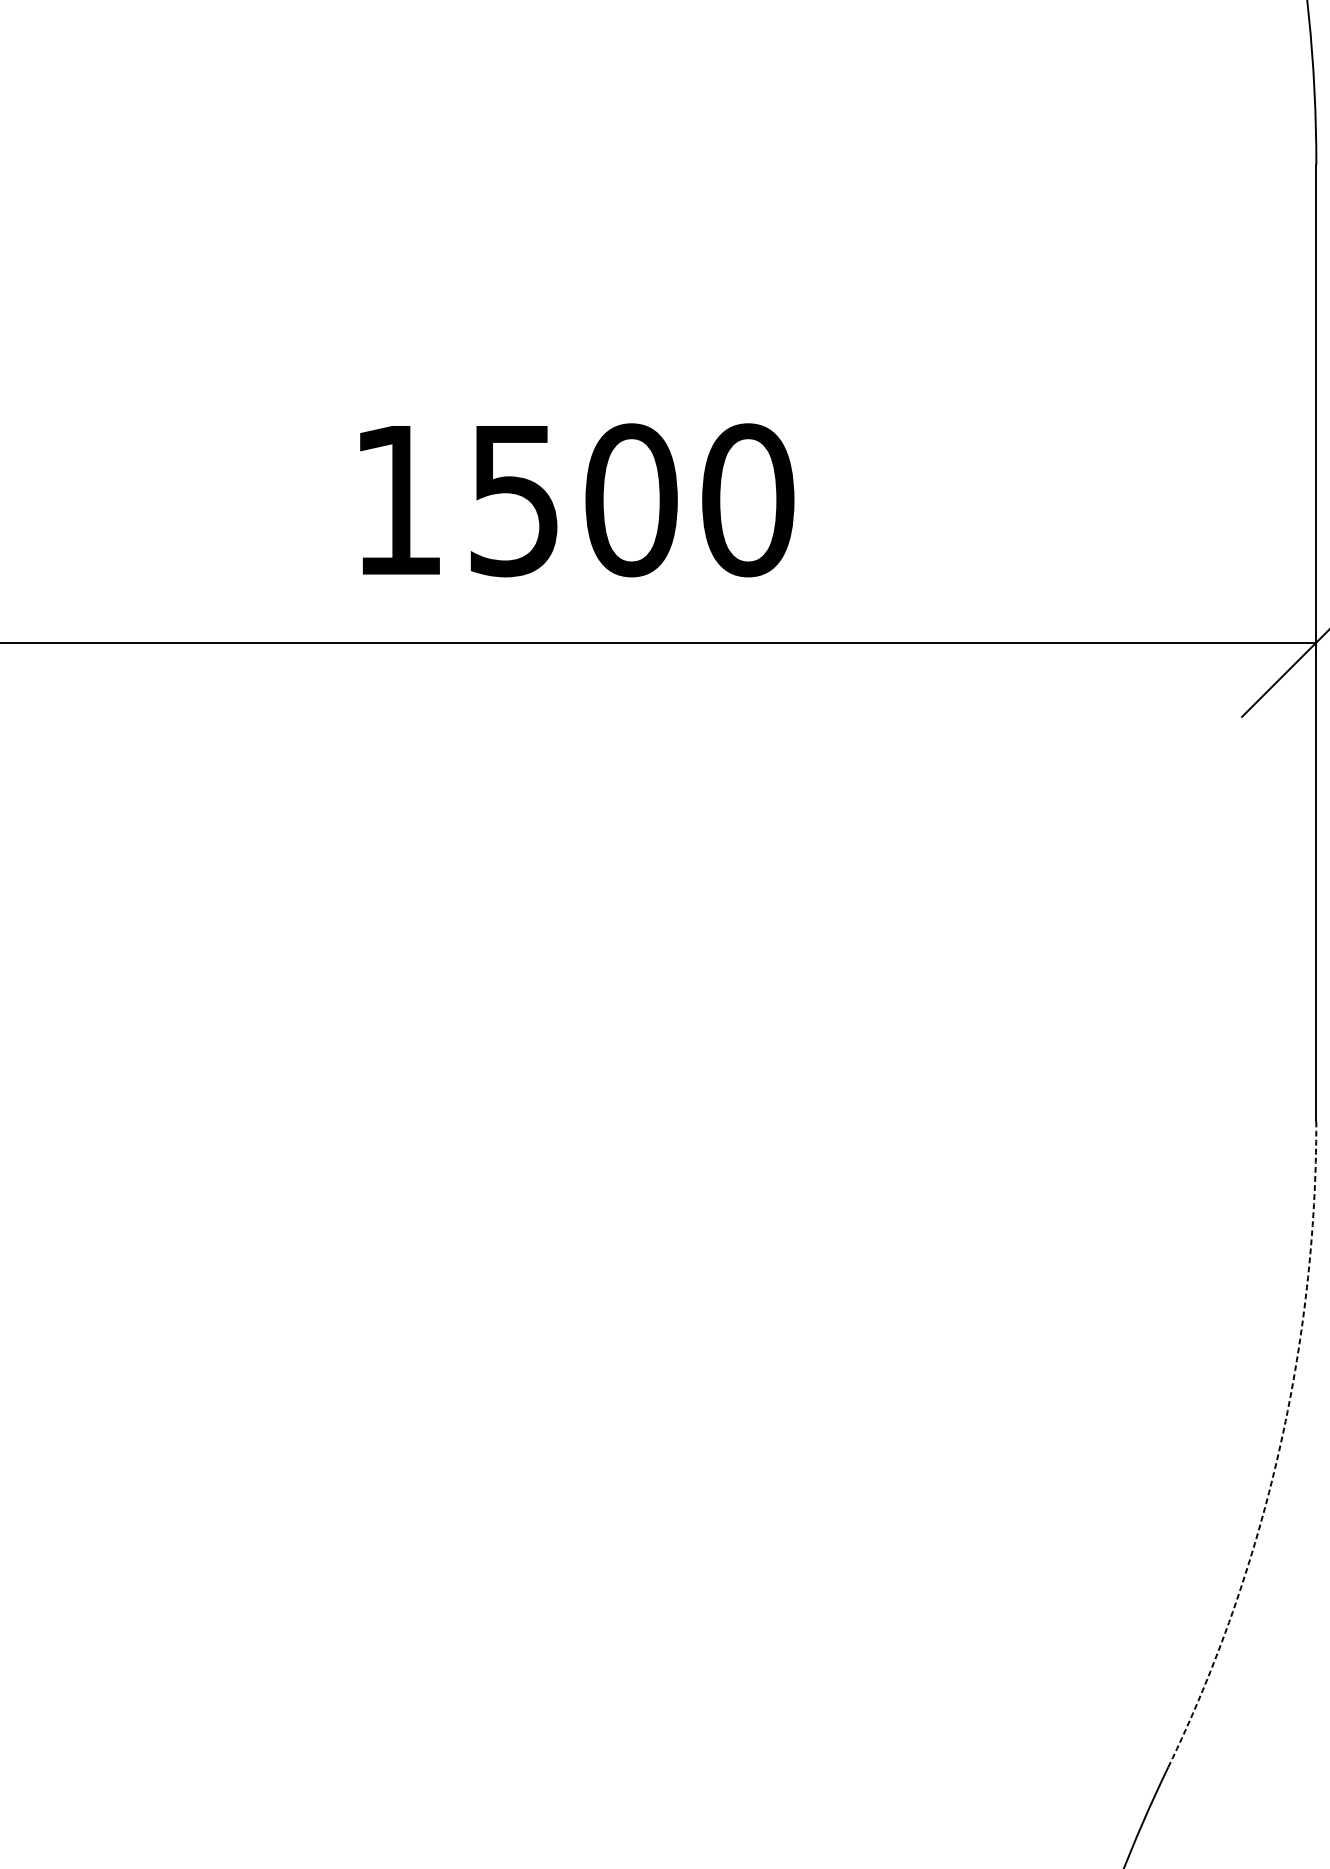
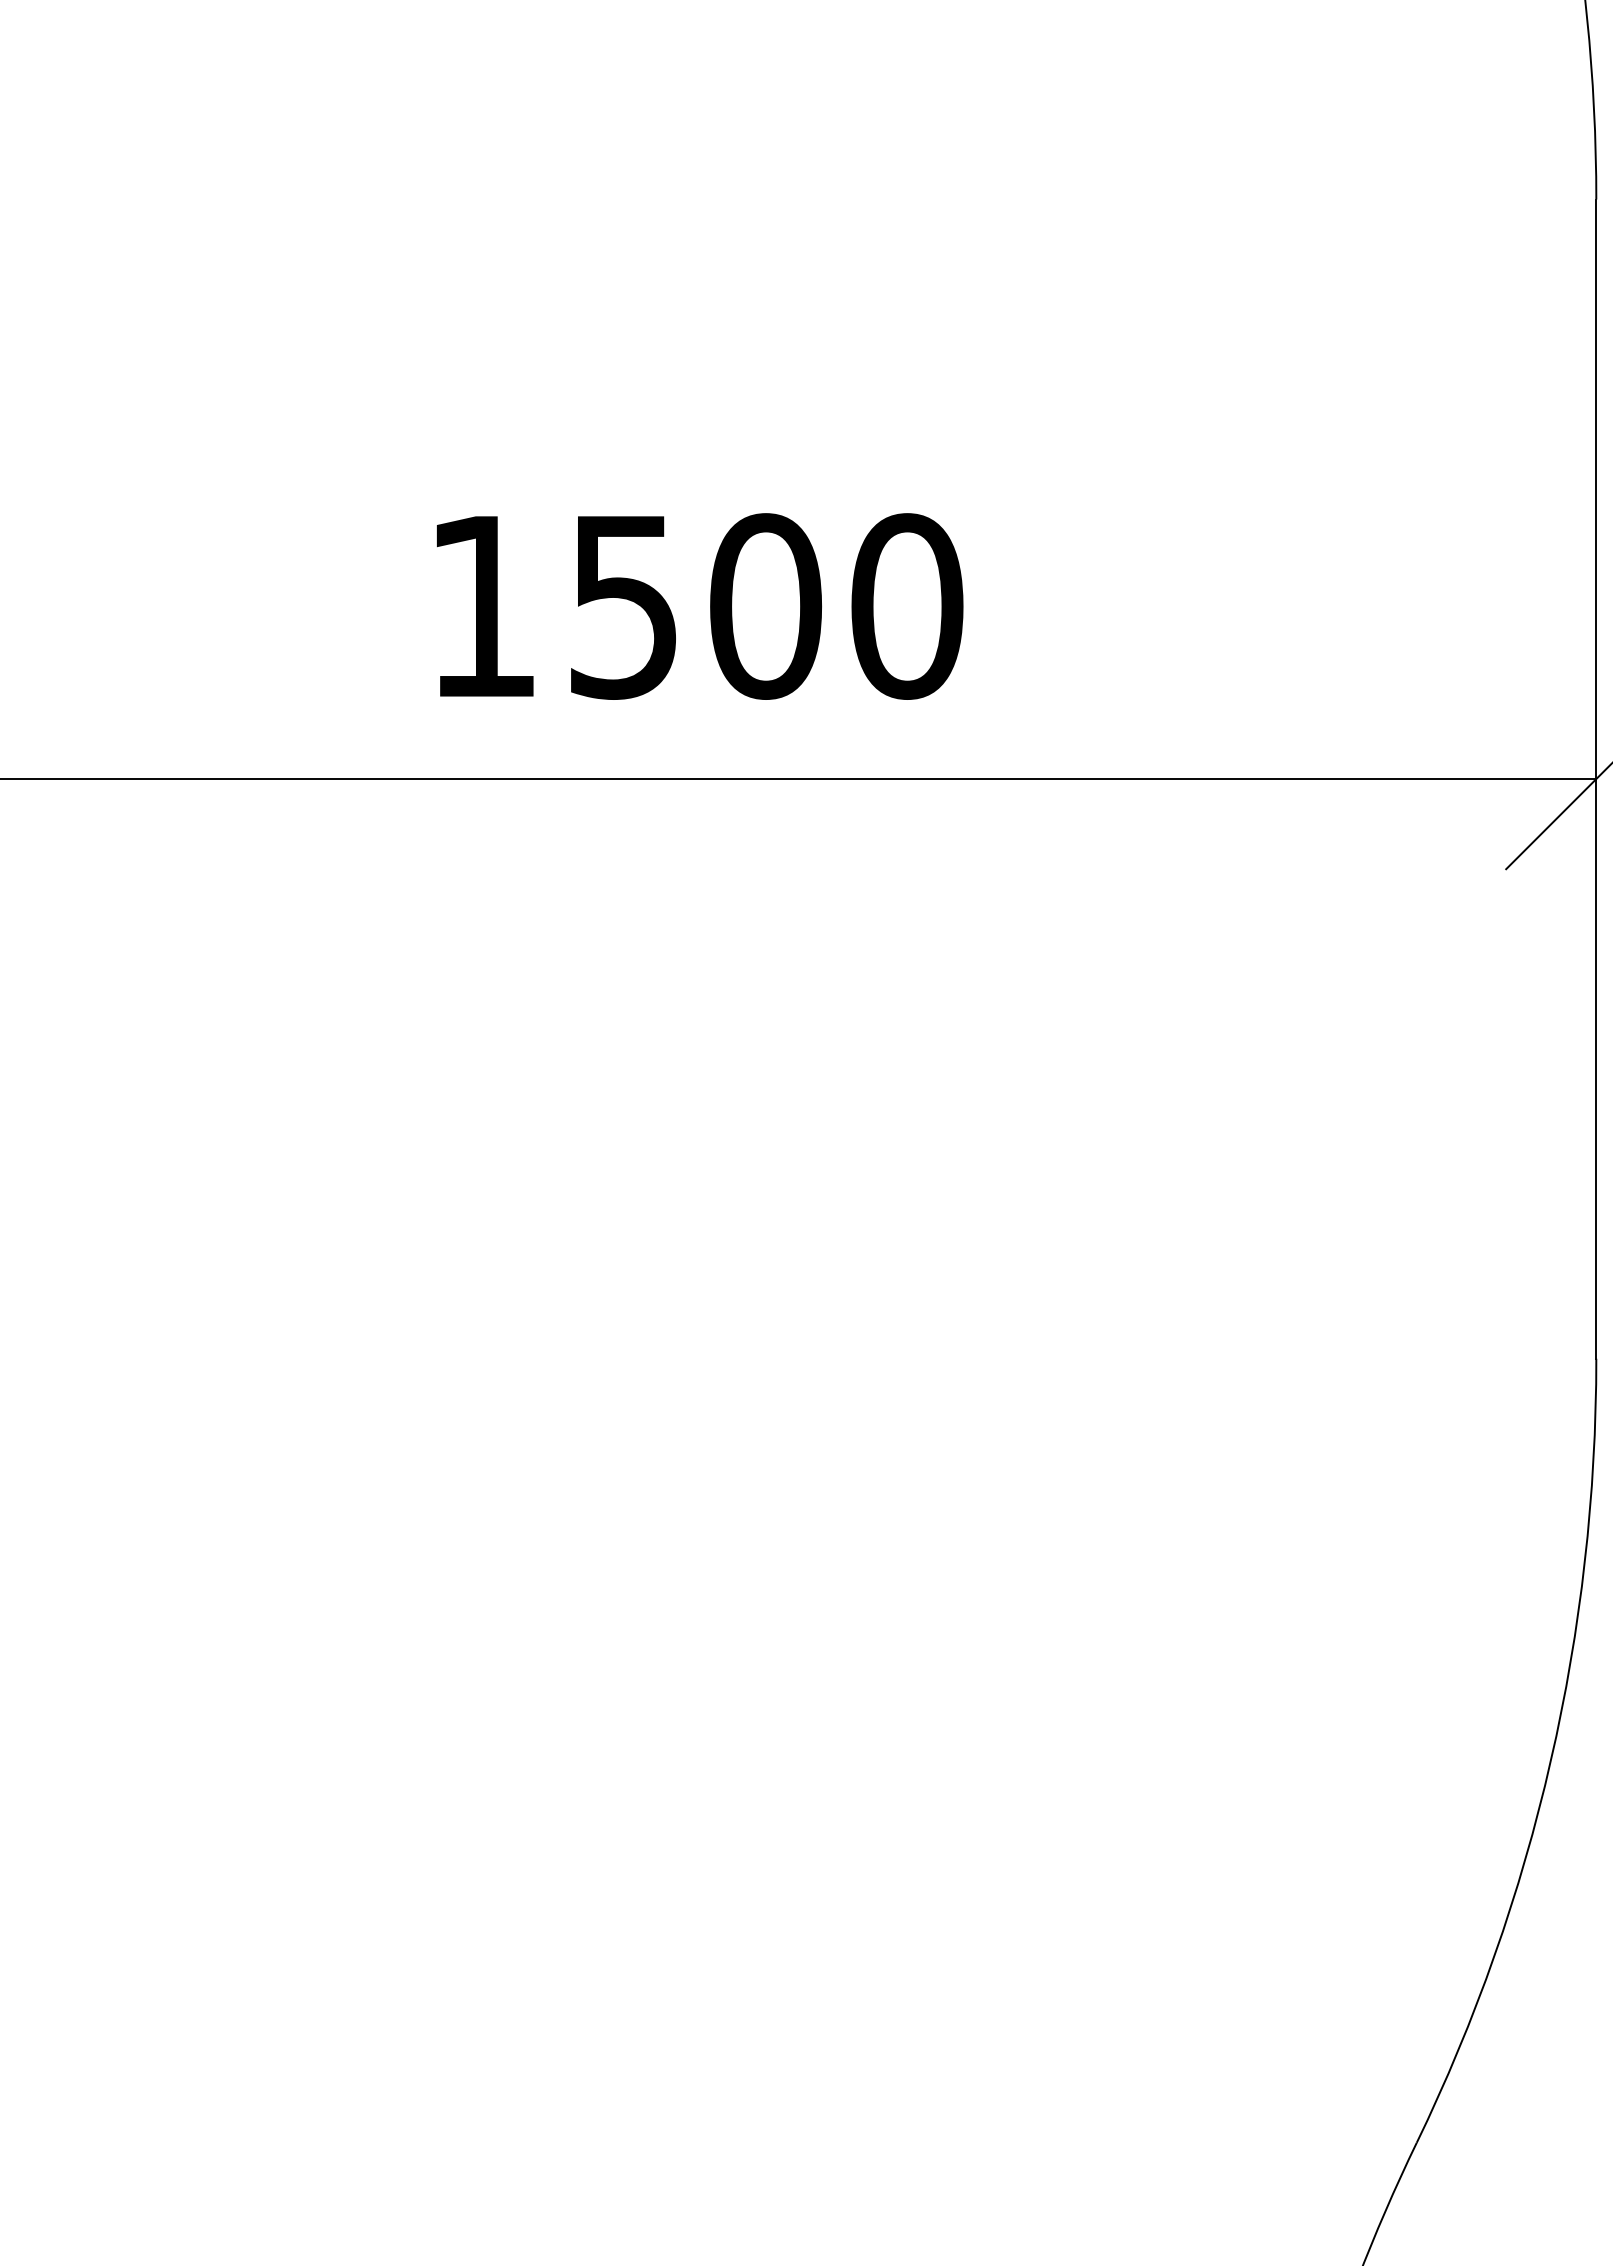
arc: (1278, 1451) -> (1550, 1760), dashed -> solid

